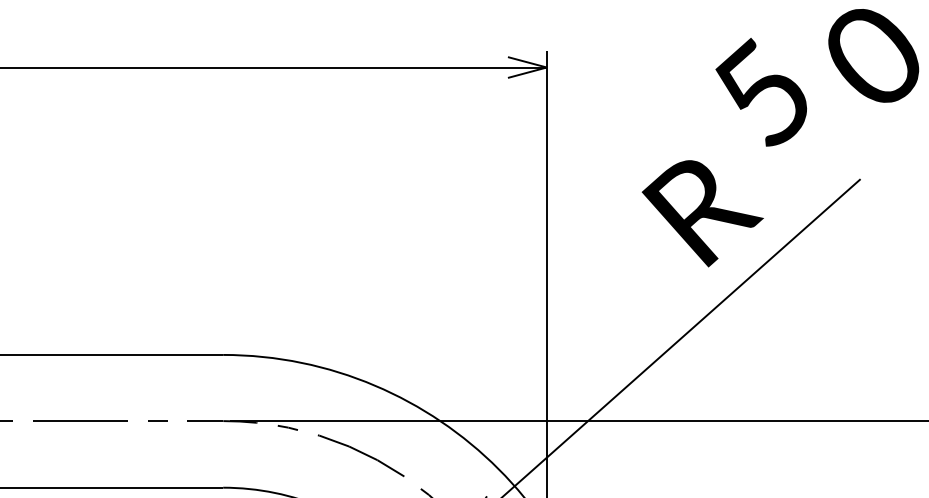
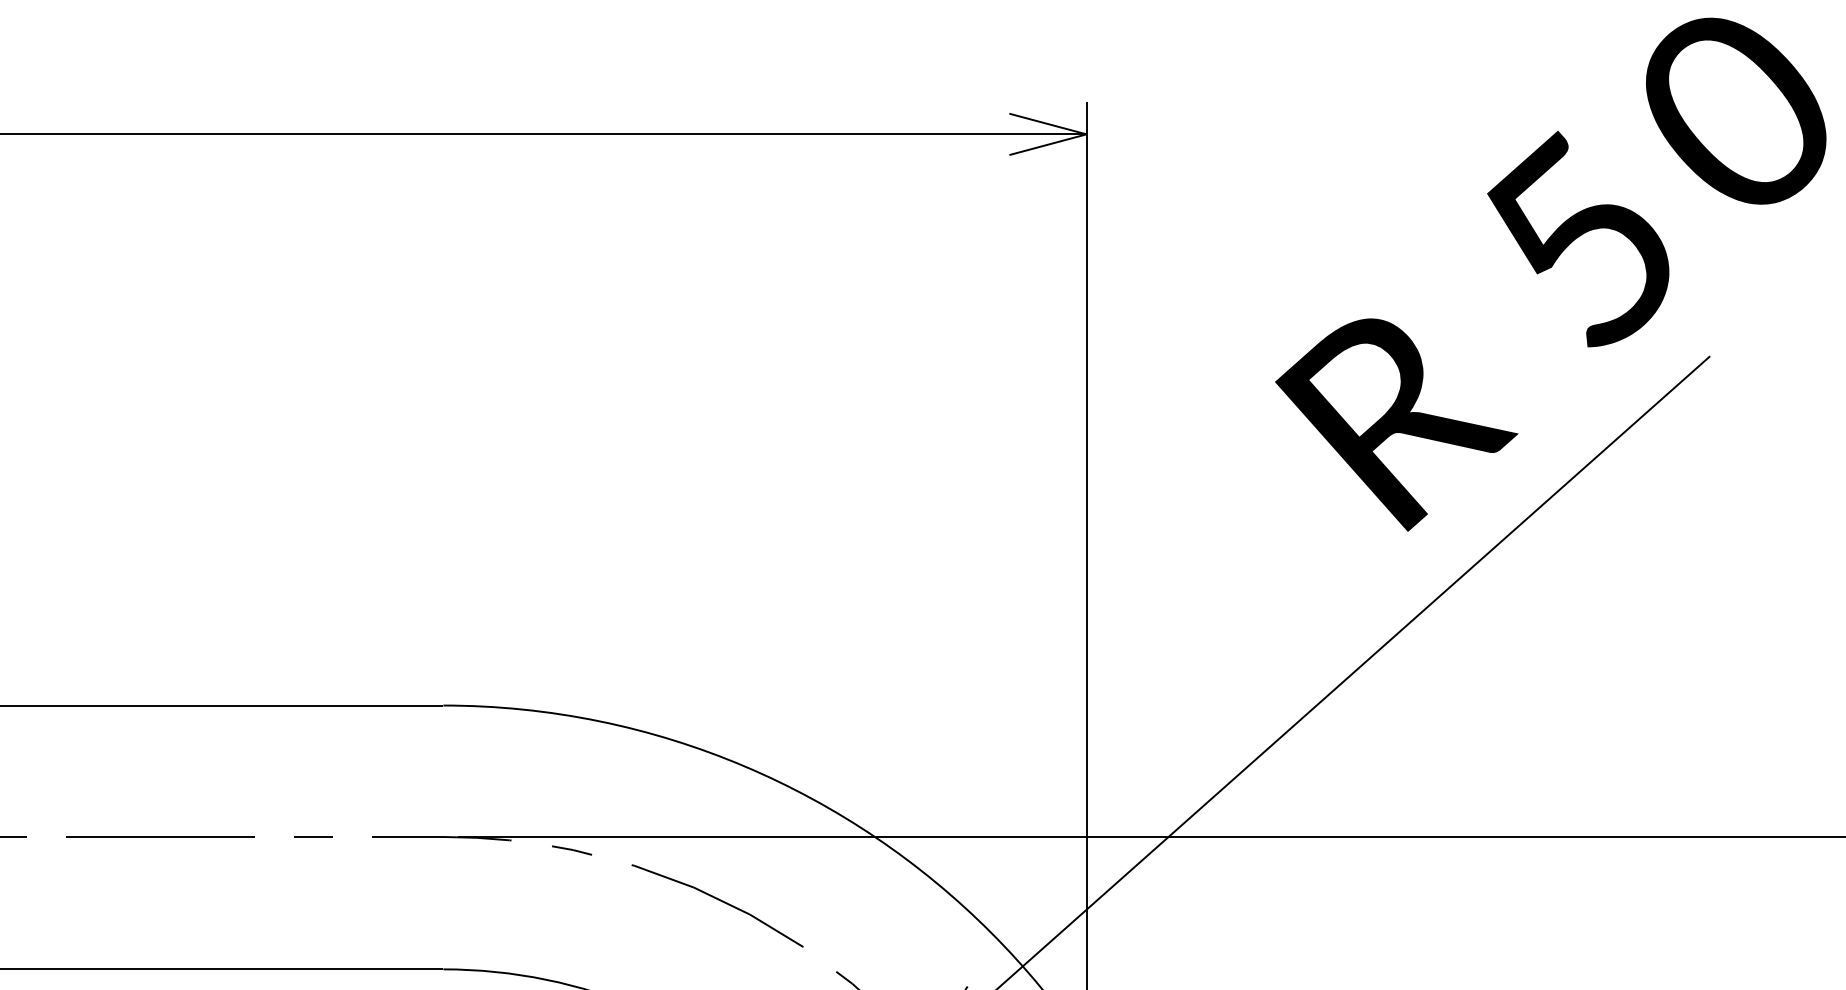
text: (760, 92) -> (1576, 239), moved

